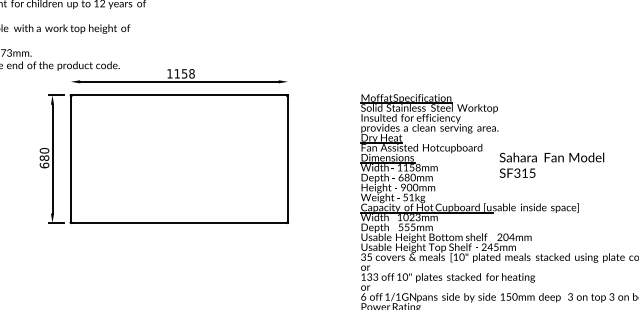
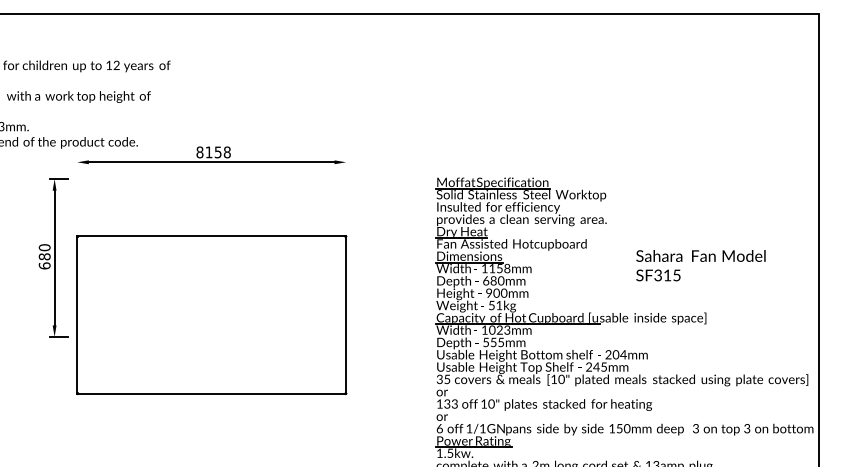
text: (169, 73) -> (199, 152), 1158 -> 8158
part: (179, 159) -> (211, 315), moved
text: (551, 165) -> (700, 265), moved

